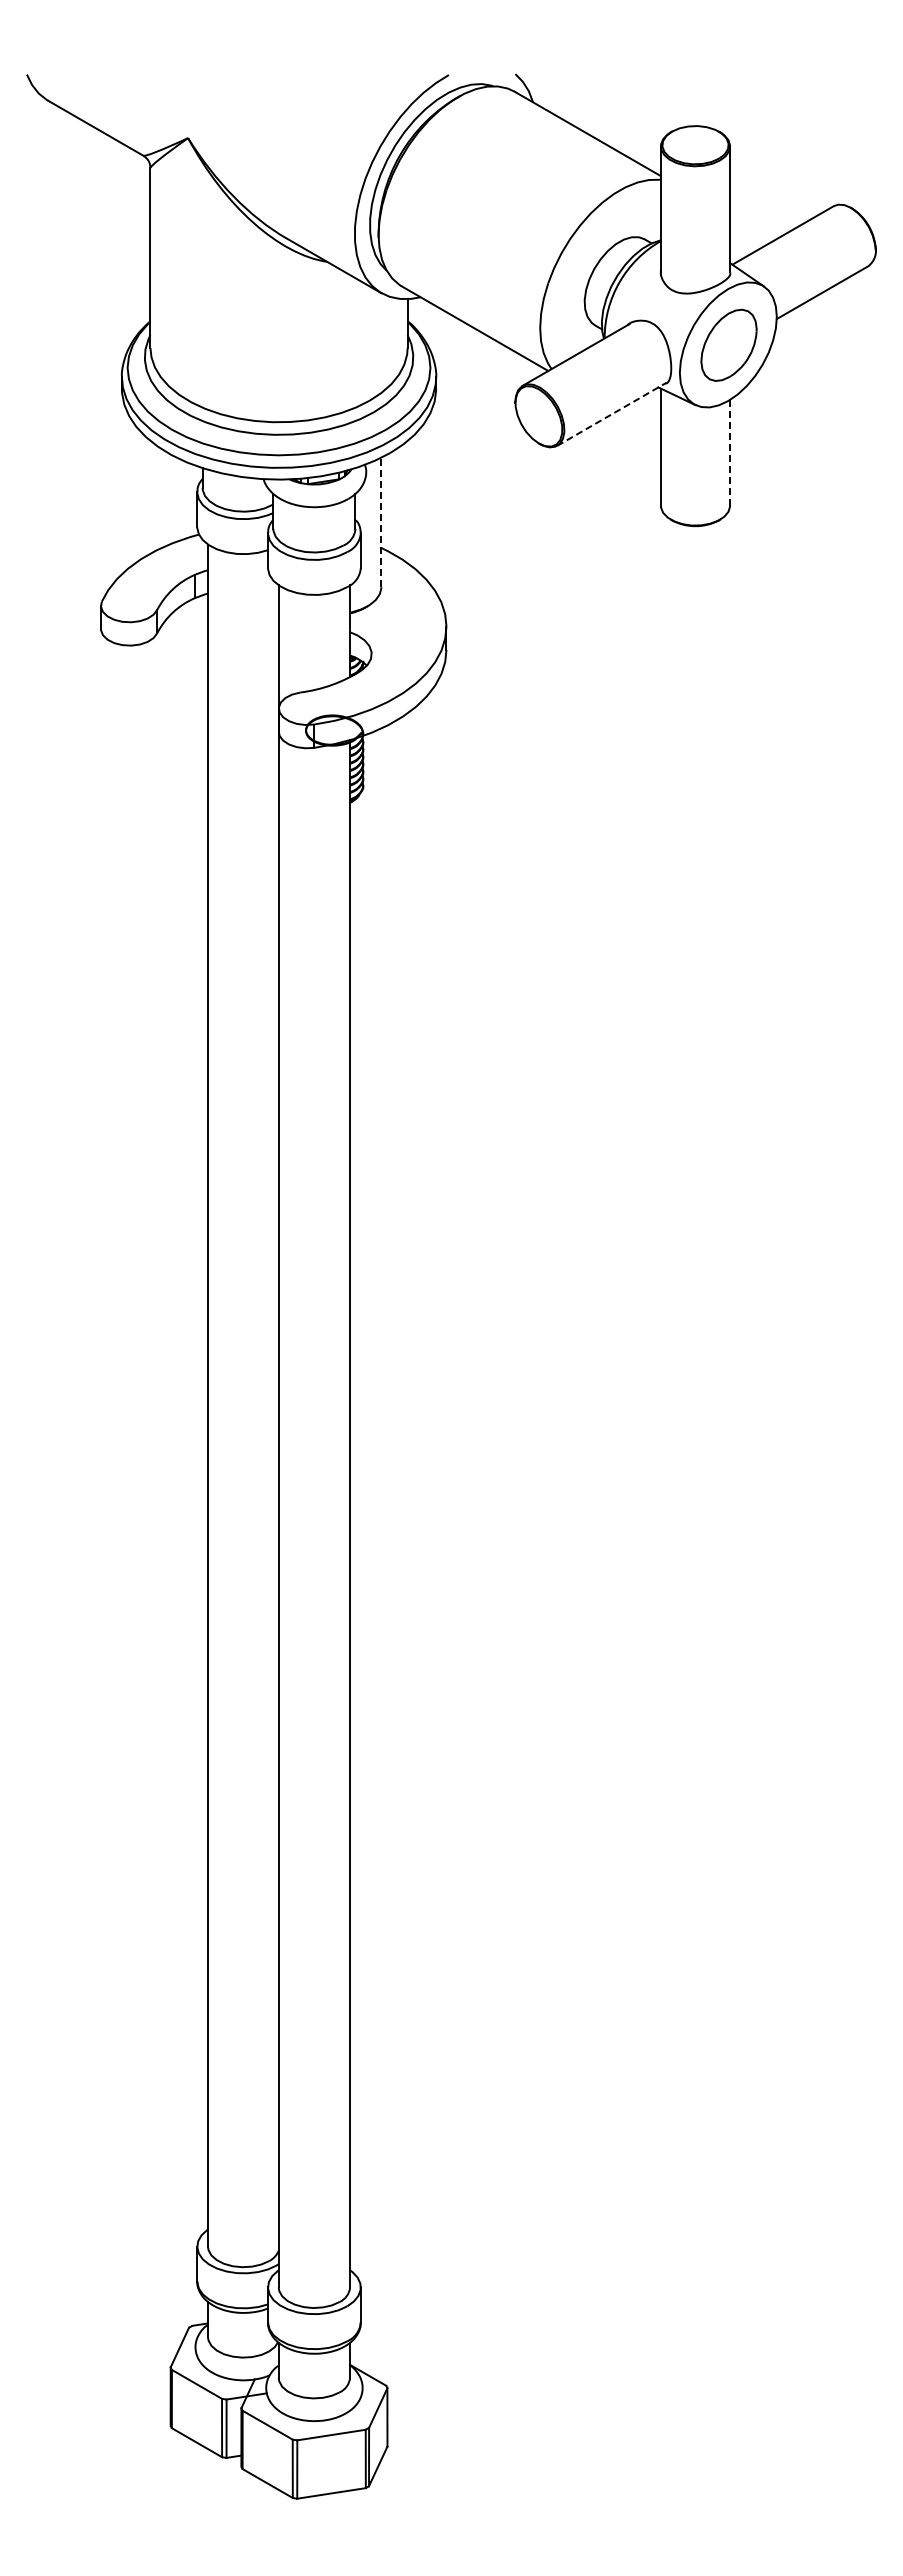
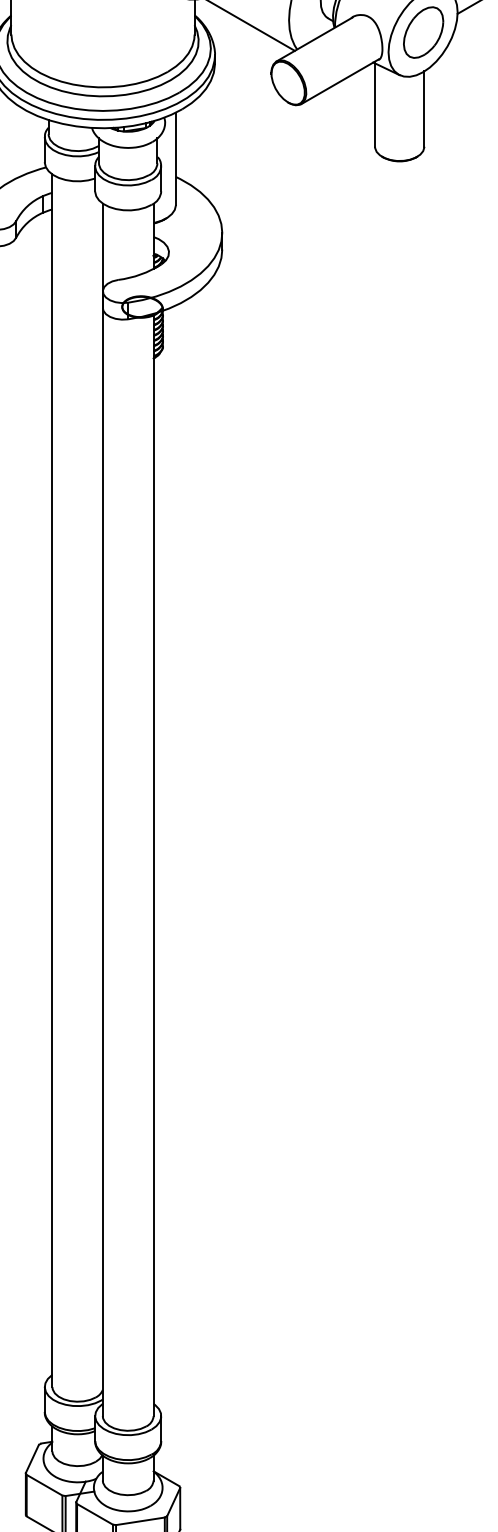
line: (612, 414) -> (340, 81), dashed -> solid
line: (730, 452) -> (424, 108), dashed -> solid
line: (381, 522) -> (176, 158), dashed -> solid

